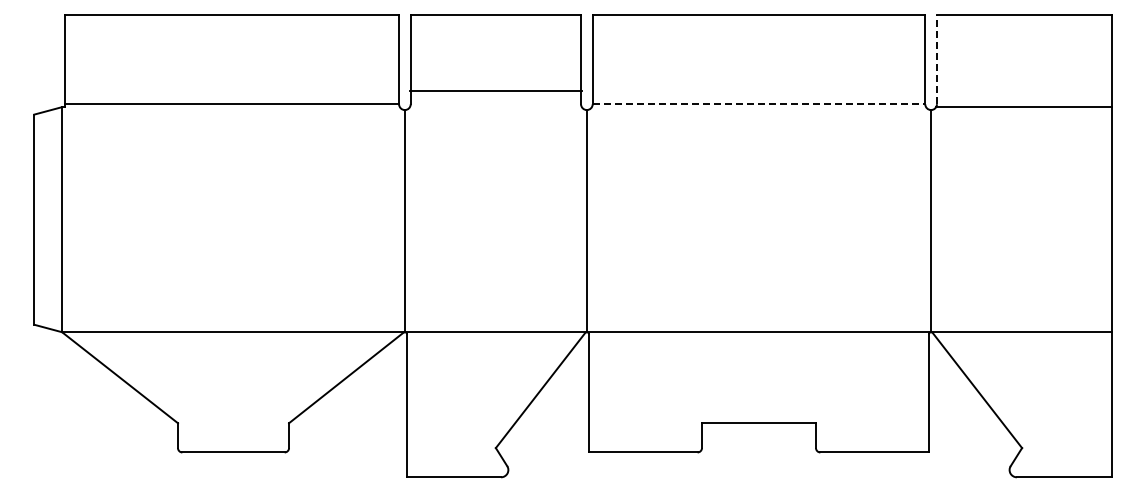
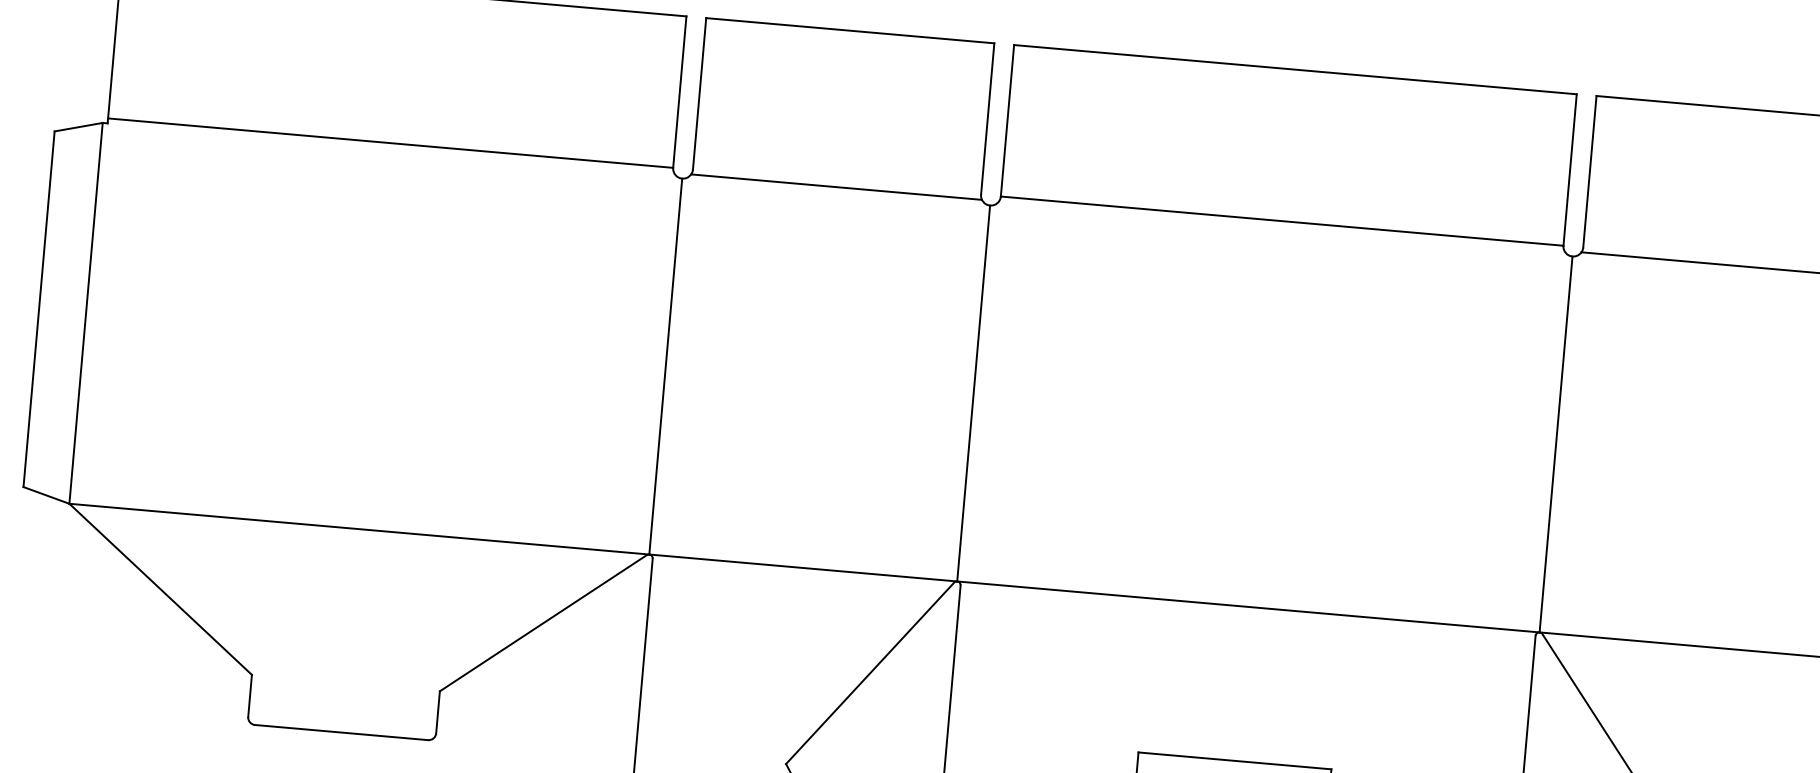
line: (936, 59) -> (1589, 171), dashed -> solid
line: (495, 91) -> (835, 187), moved
line: (759, 104) -> (1282, 221), dashed -> solid

